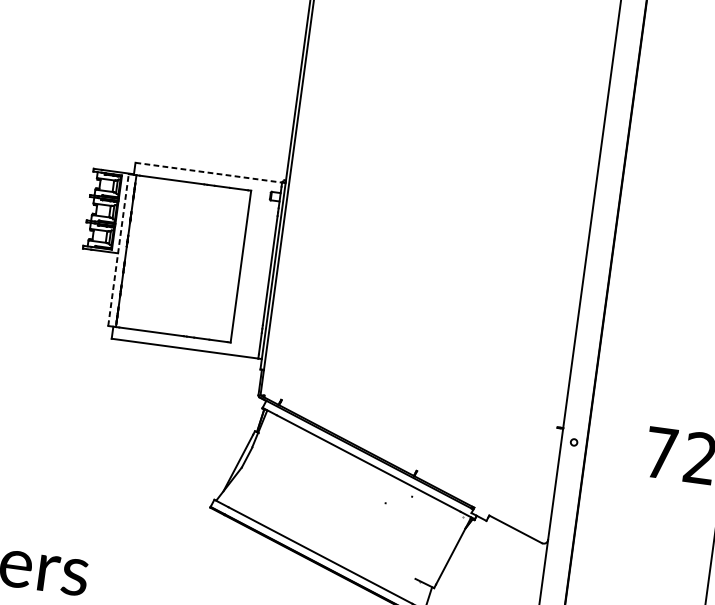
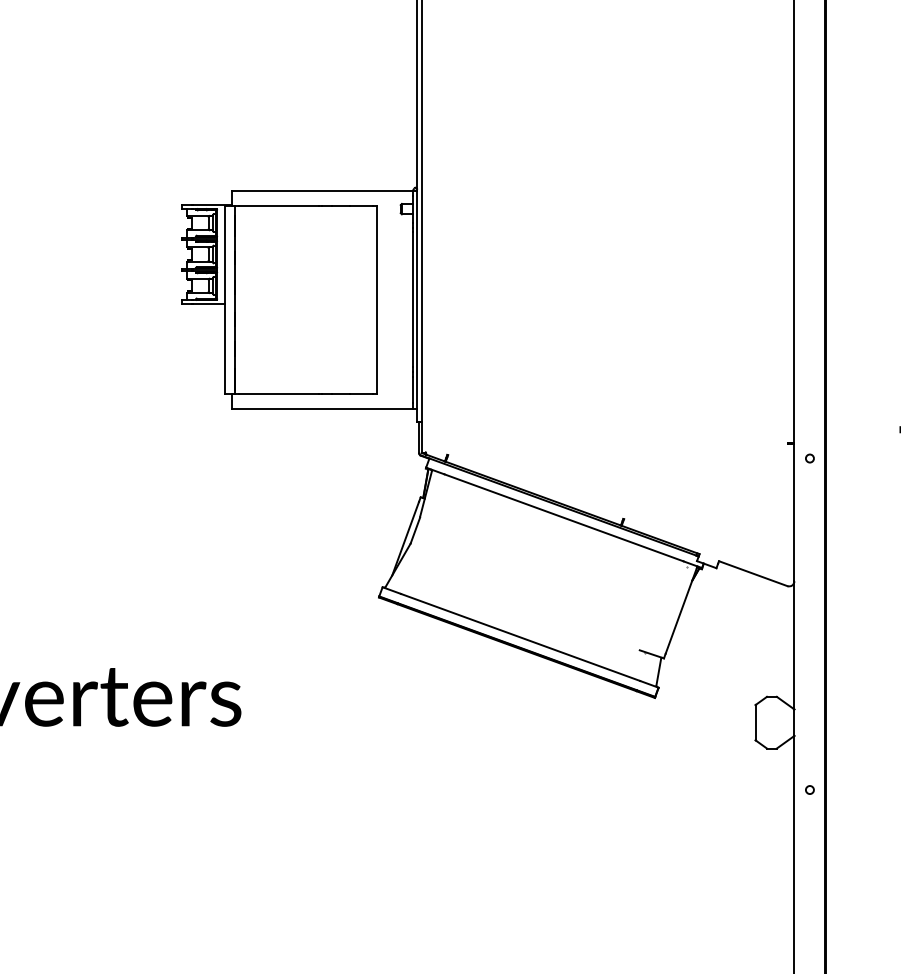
line: (209, 173) -> (322, 191), dashed -> solid
line: (118, 249) -> (225, 299), dashed -> solid

